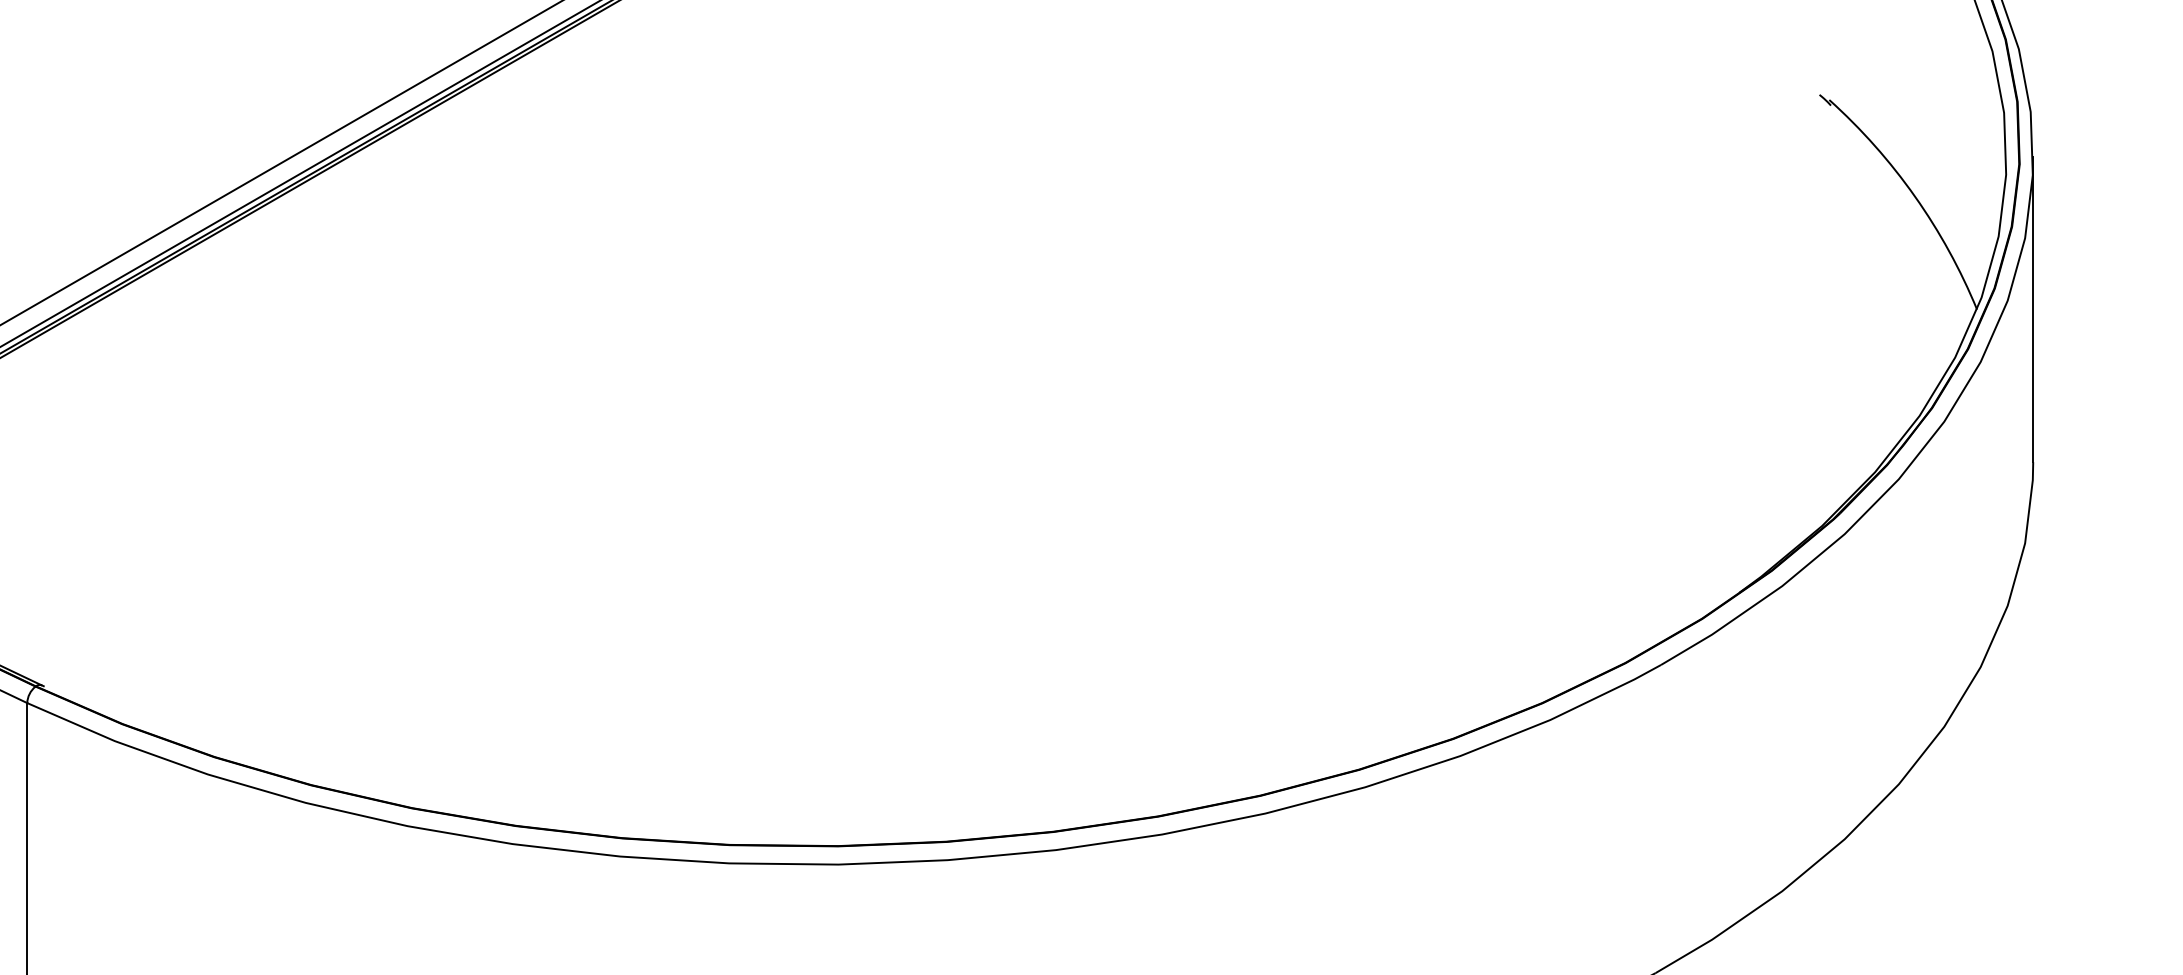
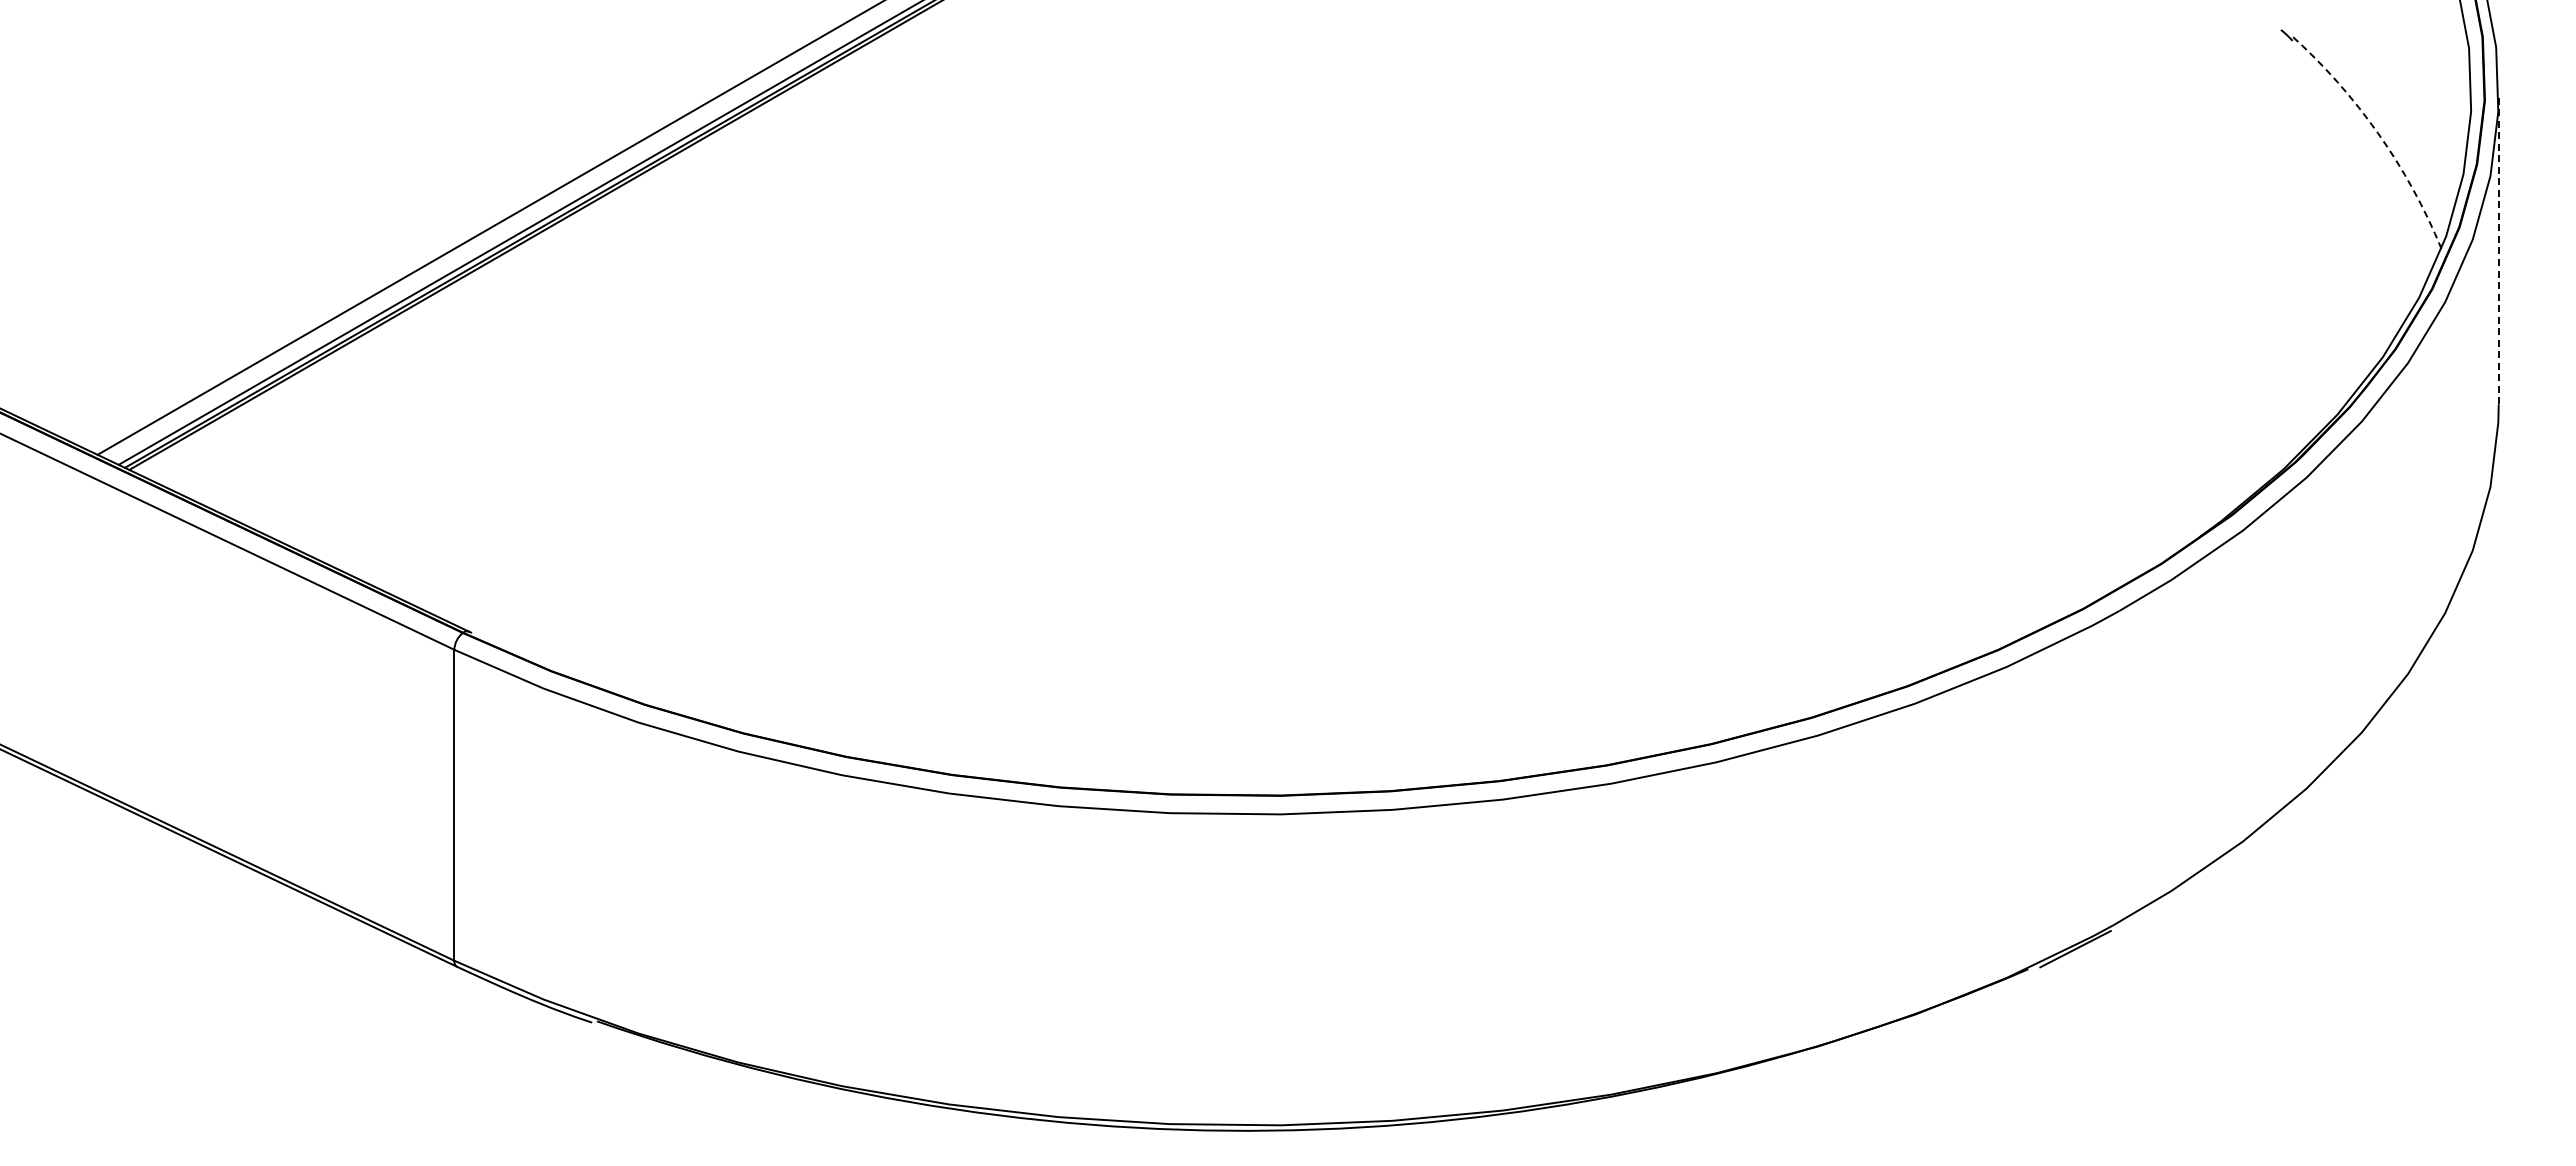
arc: (1915, 196) -> (2378, 133), solid -> dashed
line: (2033, 309) -> (2498, 248), solid -> dashed

